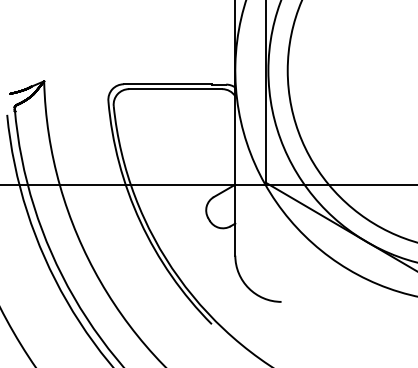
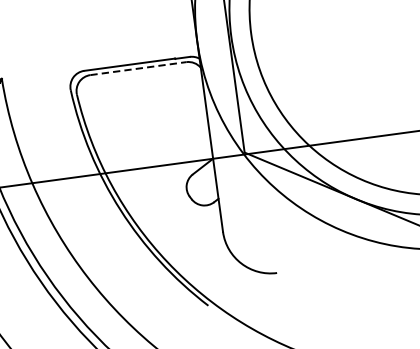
line: (175, 89) -> (138, 69), solid -> dashed

